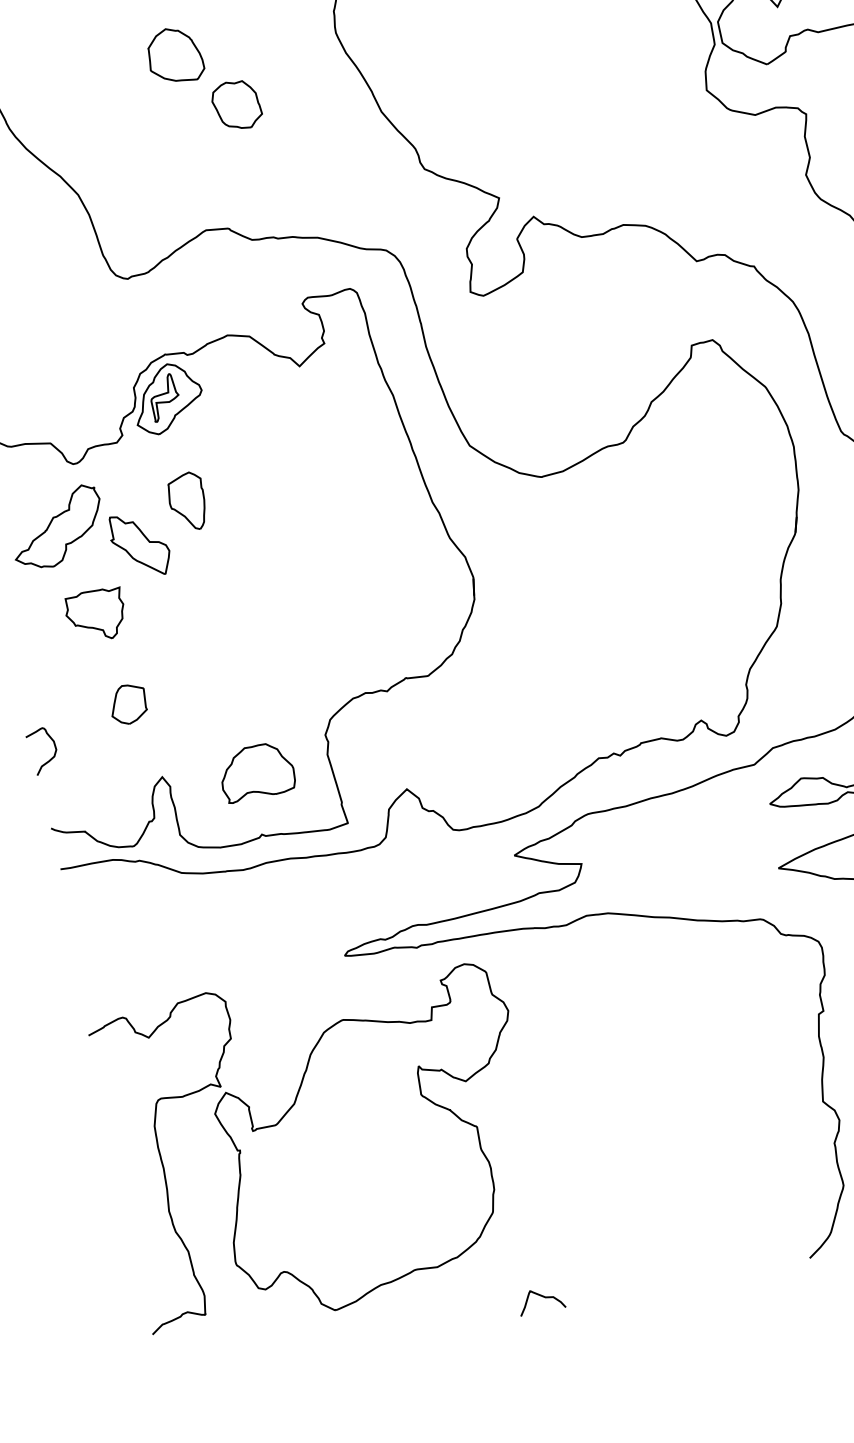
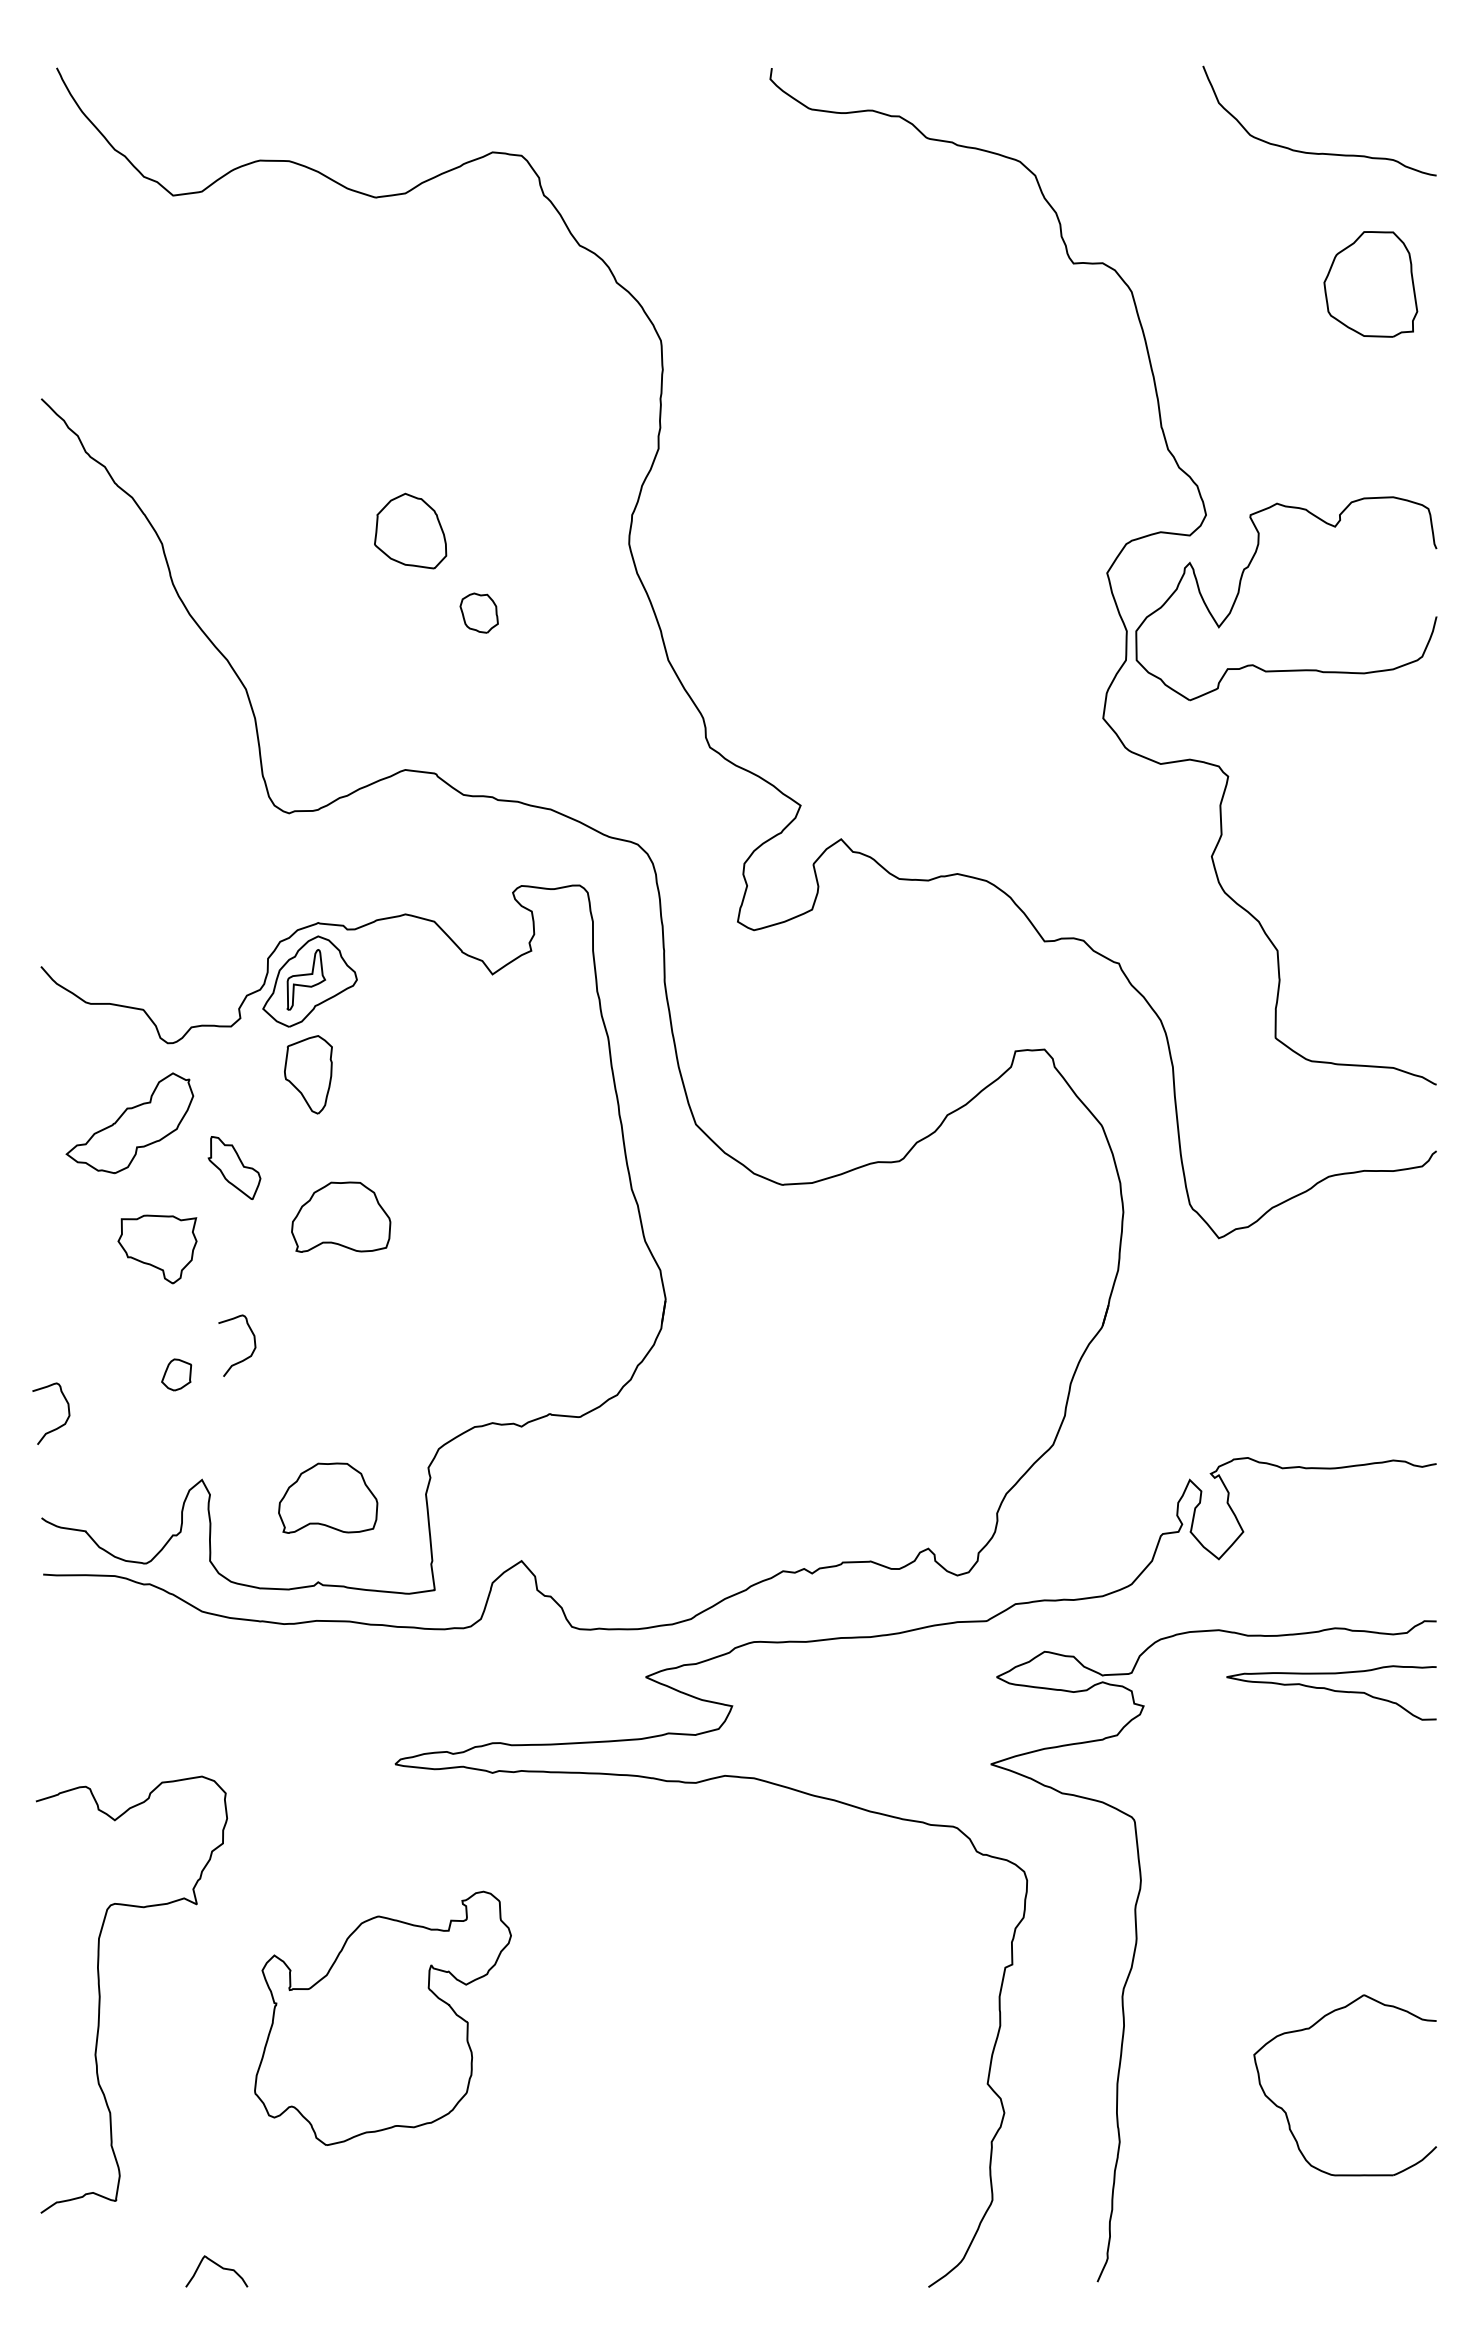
part: (236, 104) -> (479, 612), size x0.6
part: (187, 501) -> (308, 1074), moved
part: (140, 544) -> (234, 1167), size x0.7
part: (225, 564) -> (341, 1216), added
curve: (175, 682) -> (244, 1358), added
part: (128, 704) -> (176, 1374), size x0.6
part: (372, 1142) -> (382, 2018), size x0.6
curve: (542, 1297) -> (219, 2267), moved

